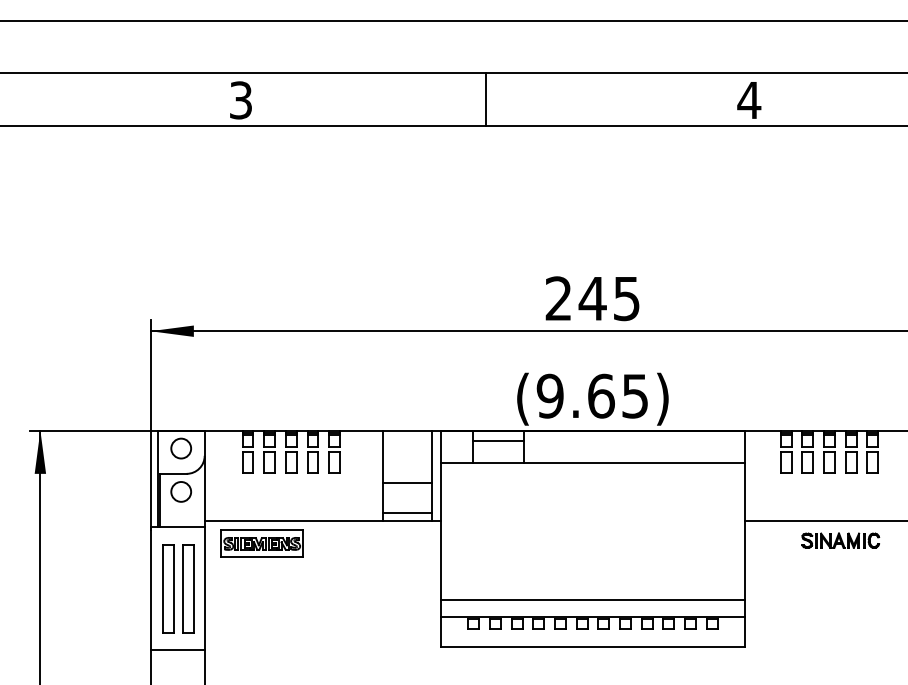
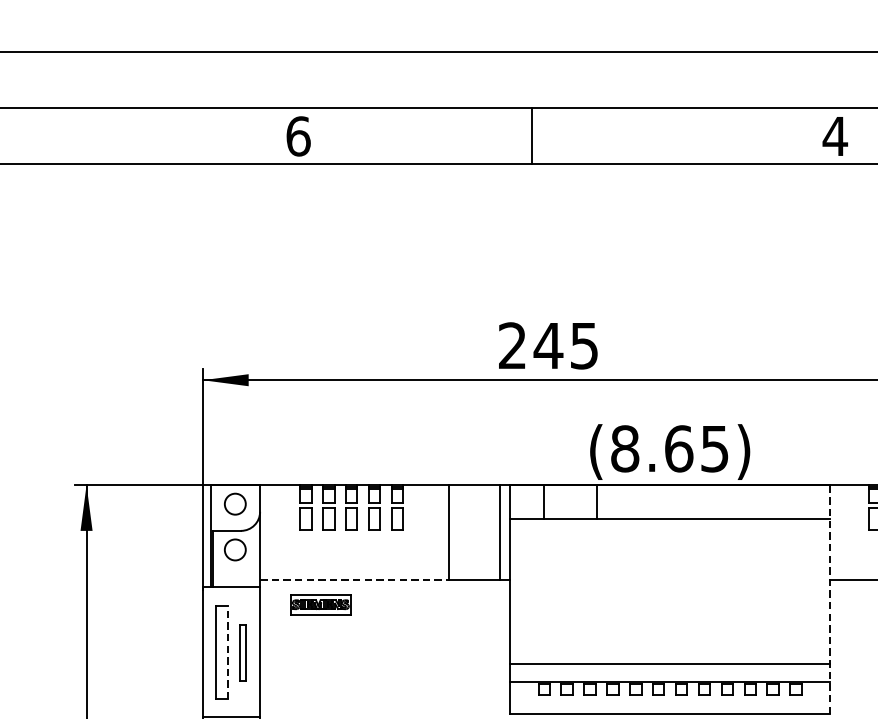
line: (486, 99) -> (532, 135), moved
text: (240, 100) -> (297, 136), 3 -> 6
text: (592, 298) -> (548, 345), moved
text: (549, 396) -> (624, 449), (9.65) -> (8.65)
line: (498, 440) -> (570, 495), removed
line: (407, 482) -> (474, 540), removed
line: (407, 513) -> (474, 572), removed
line: (294, 520) -> (354, 580), solid -> dashed
line: (744, 538) -> (830, 599), solid -> dashed
part: (261, 543) -> (320, 604), size x0.7
line: (174, 588) -> (228, 651), solid -> dashed
part: (188, 588) -> (243, 651), size x0.6

